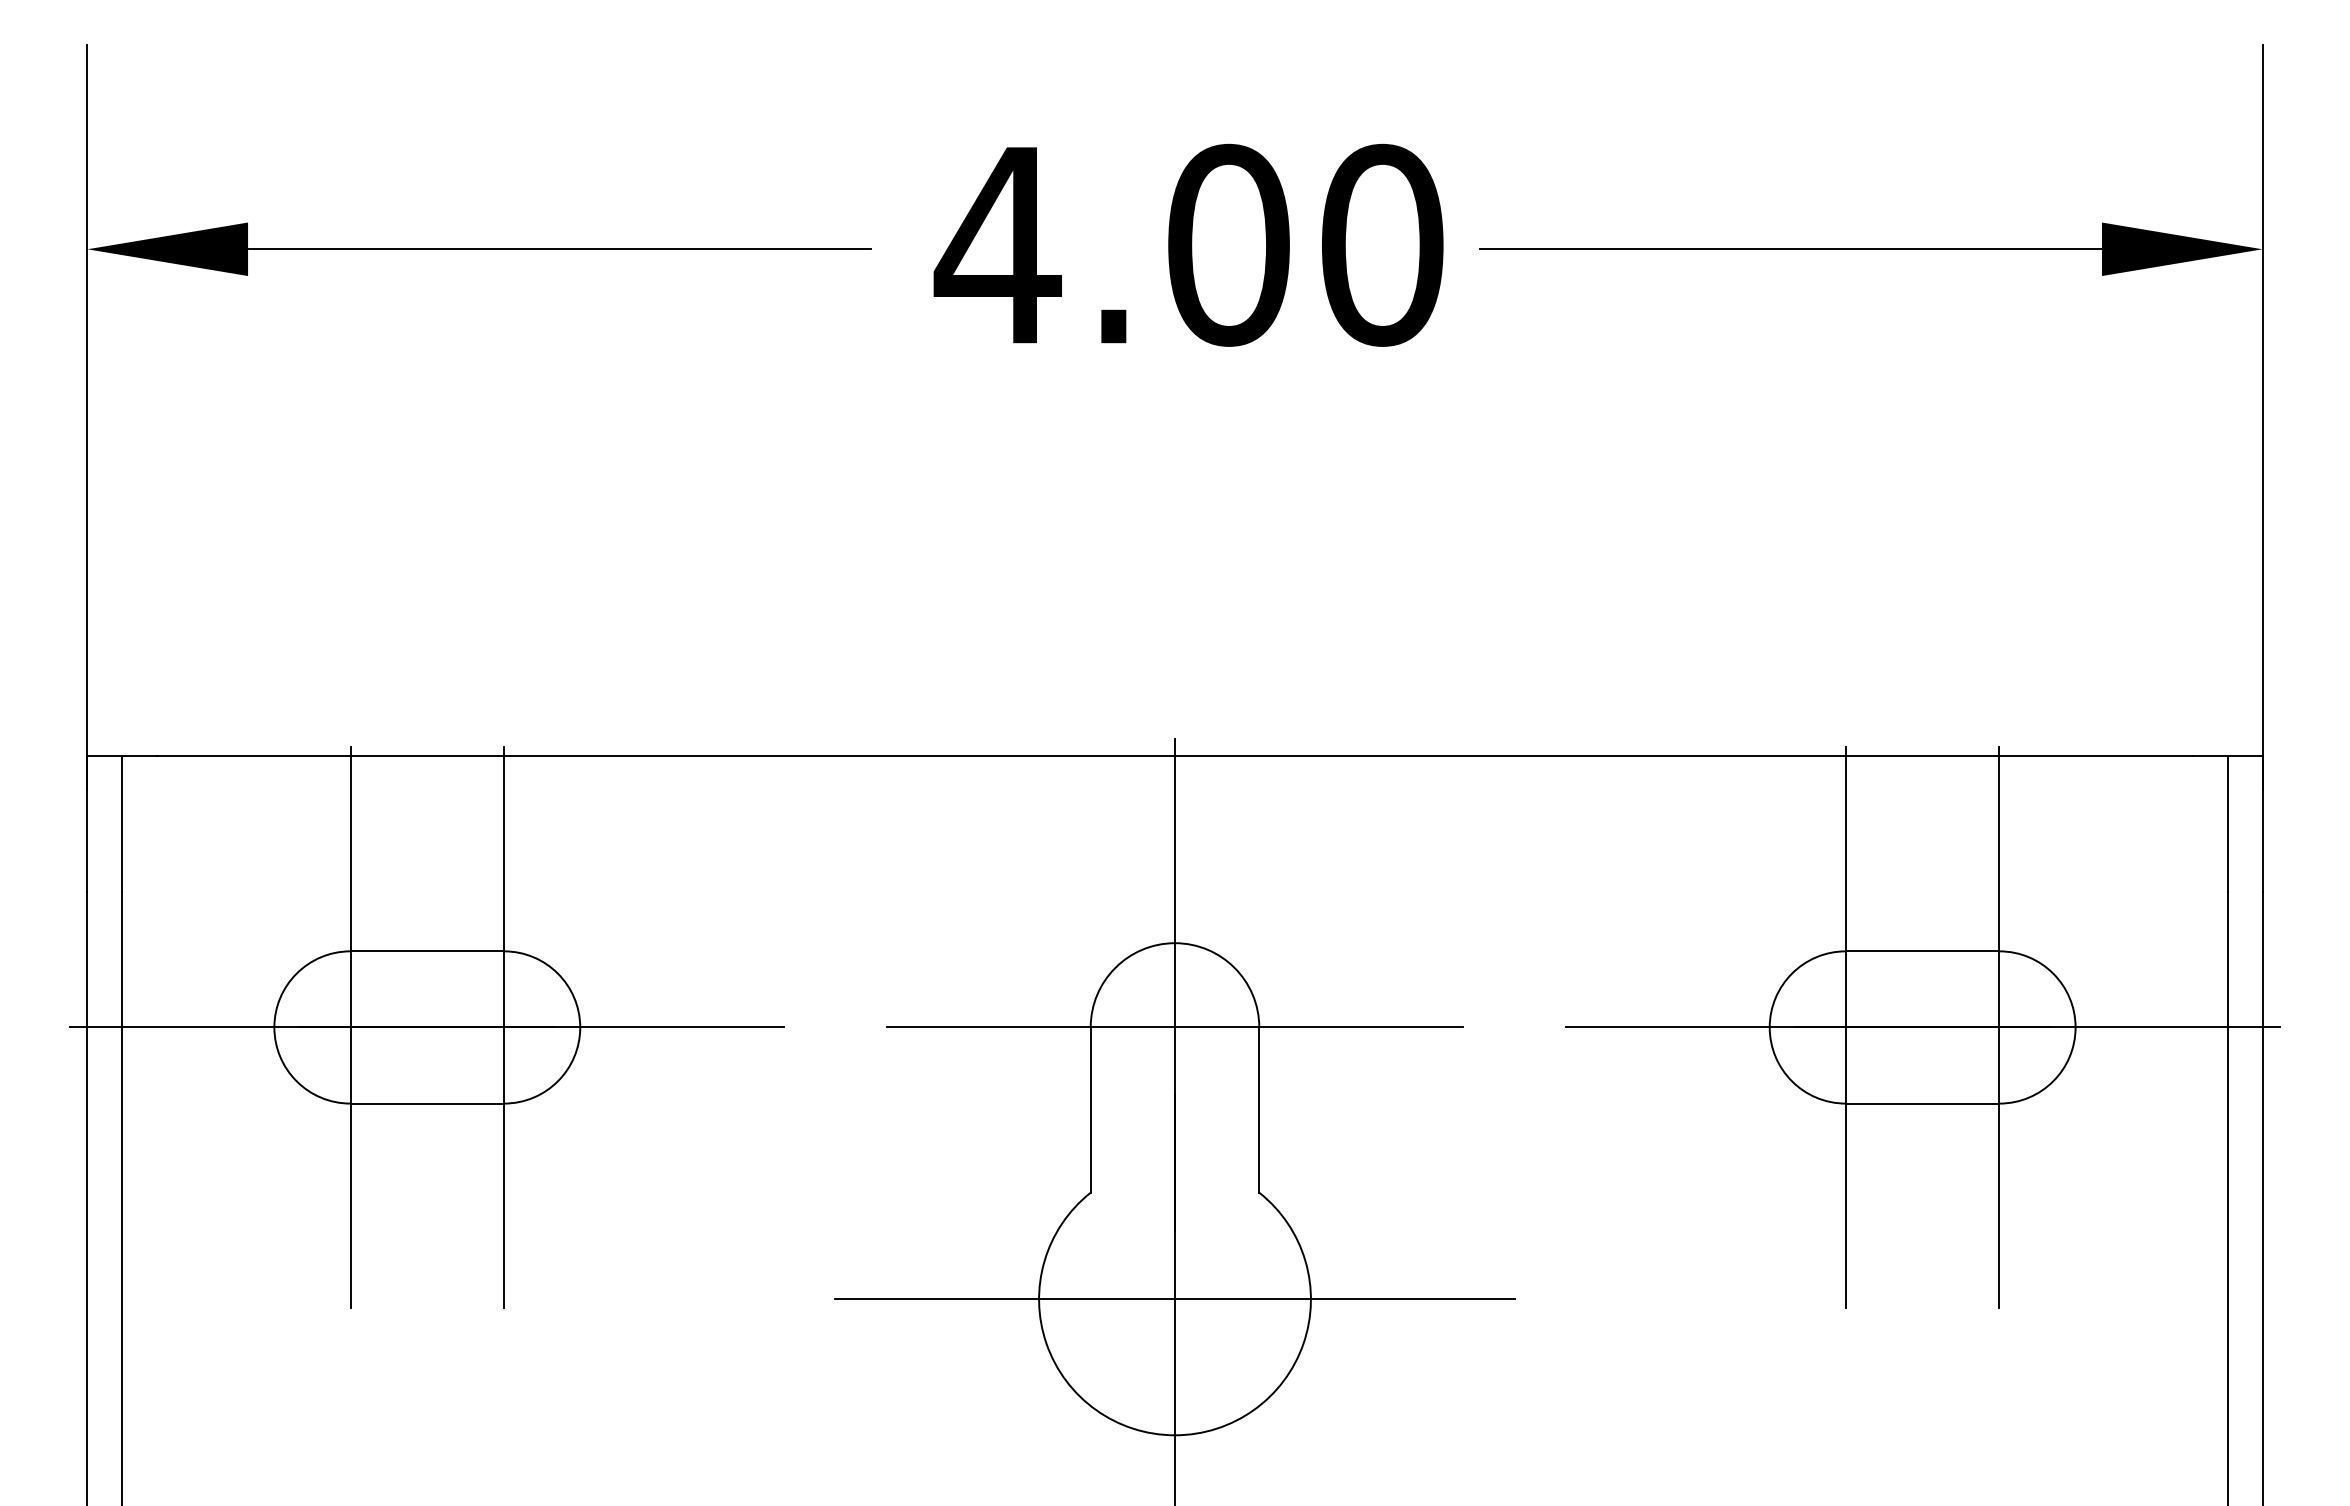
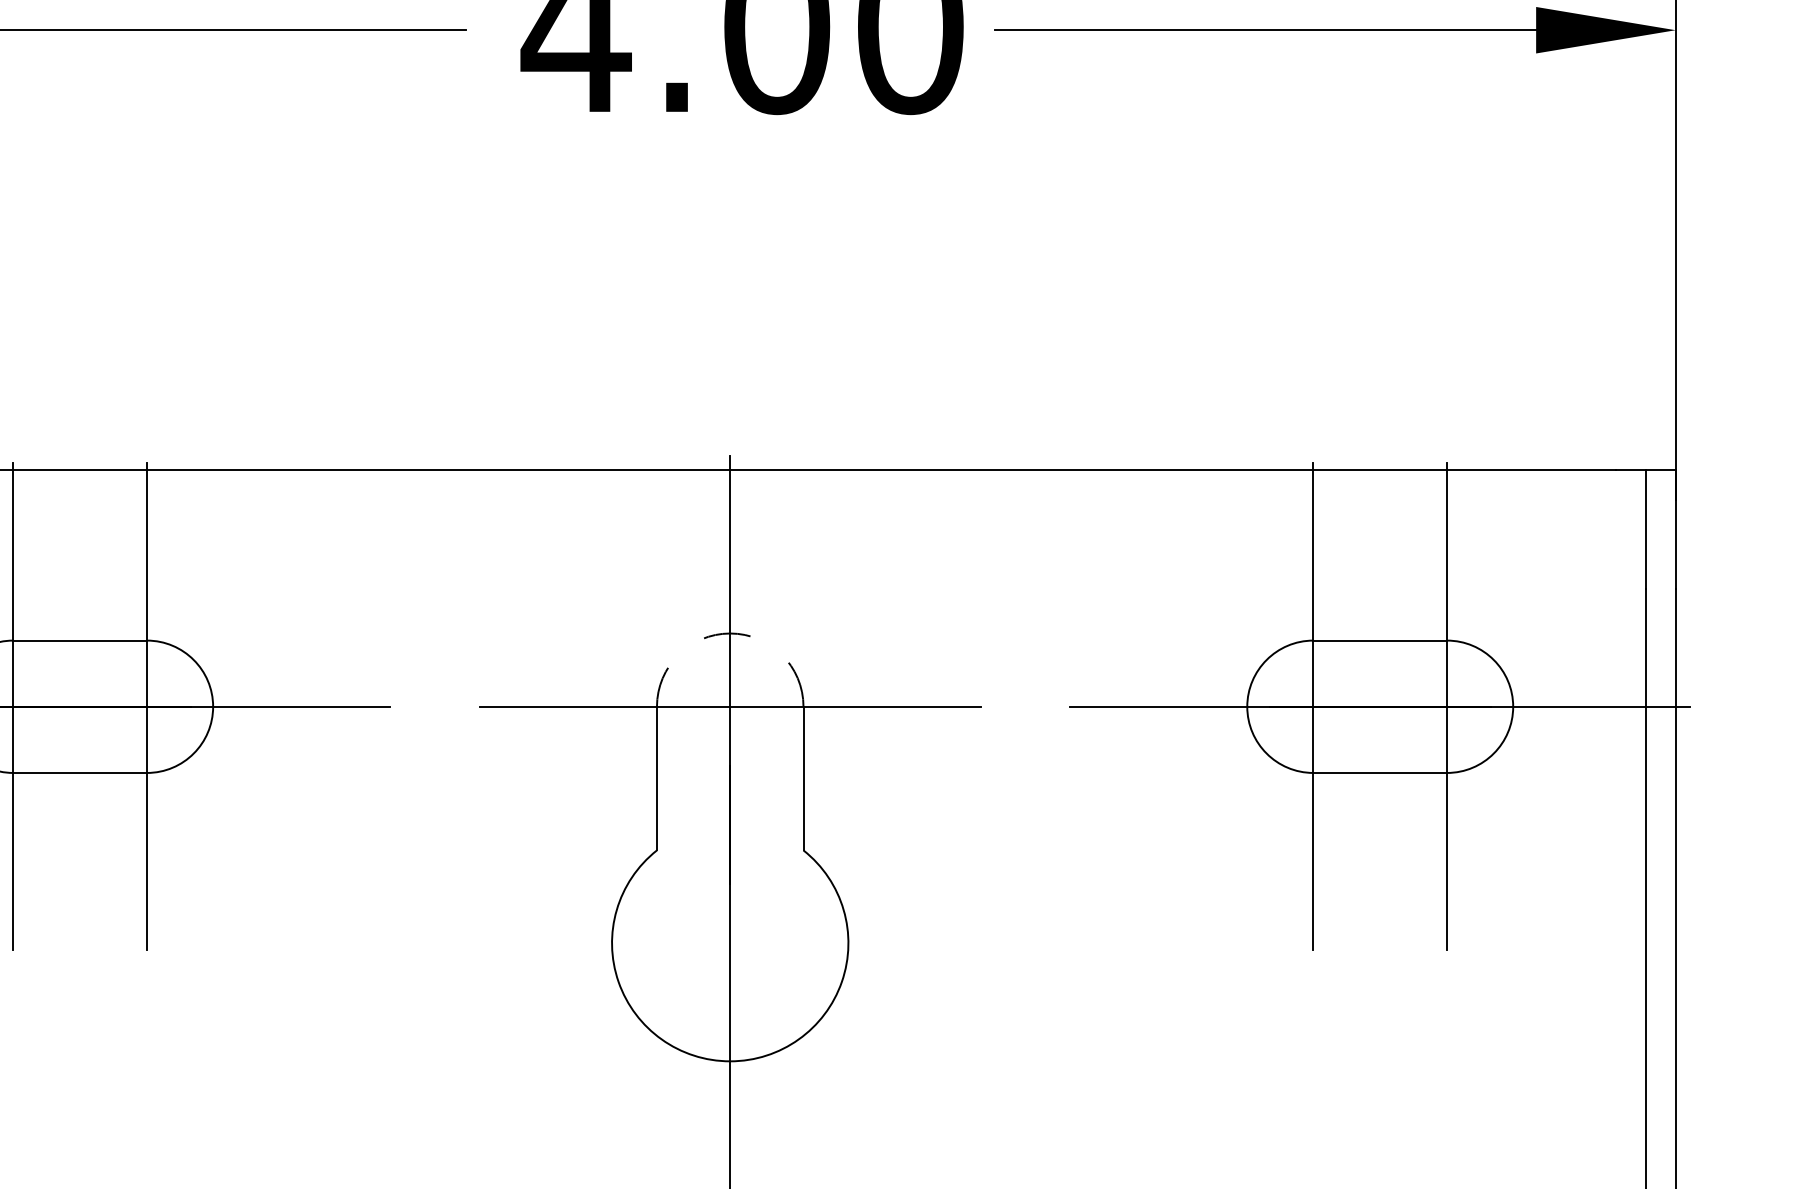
arc: (1175, 943) -> (730, 633), solid -> dashed
line: (1174, 1299) -> (729, 943), removed

